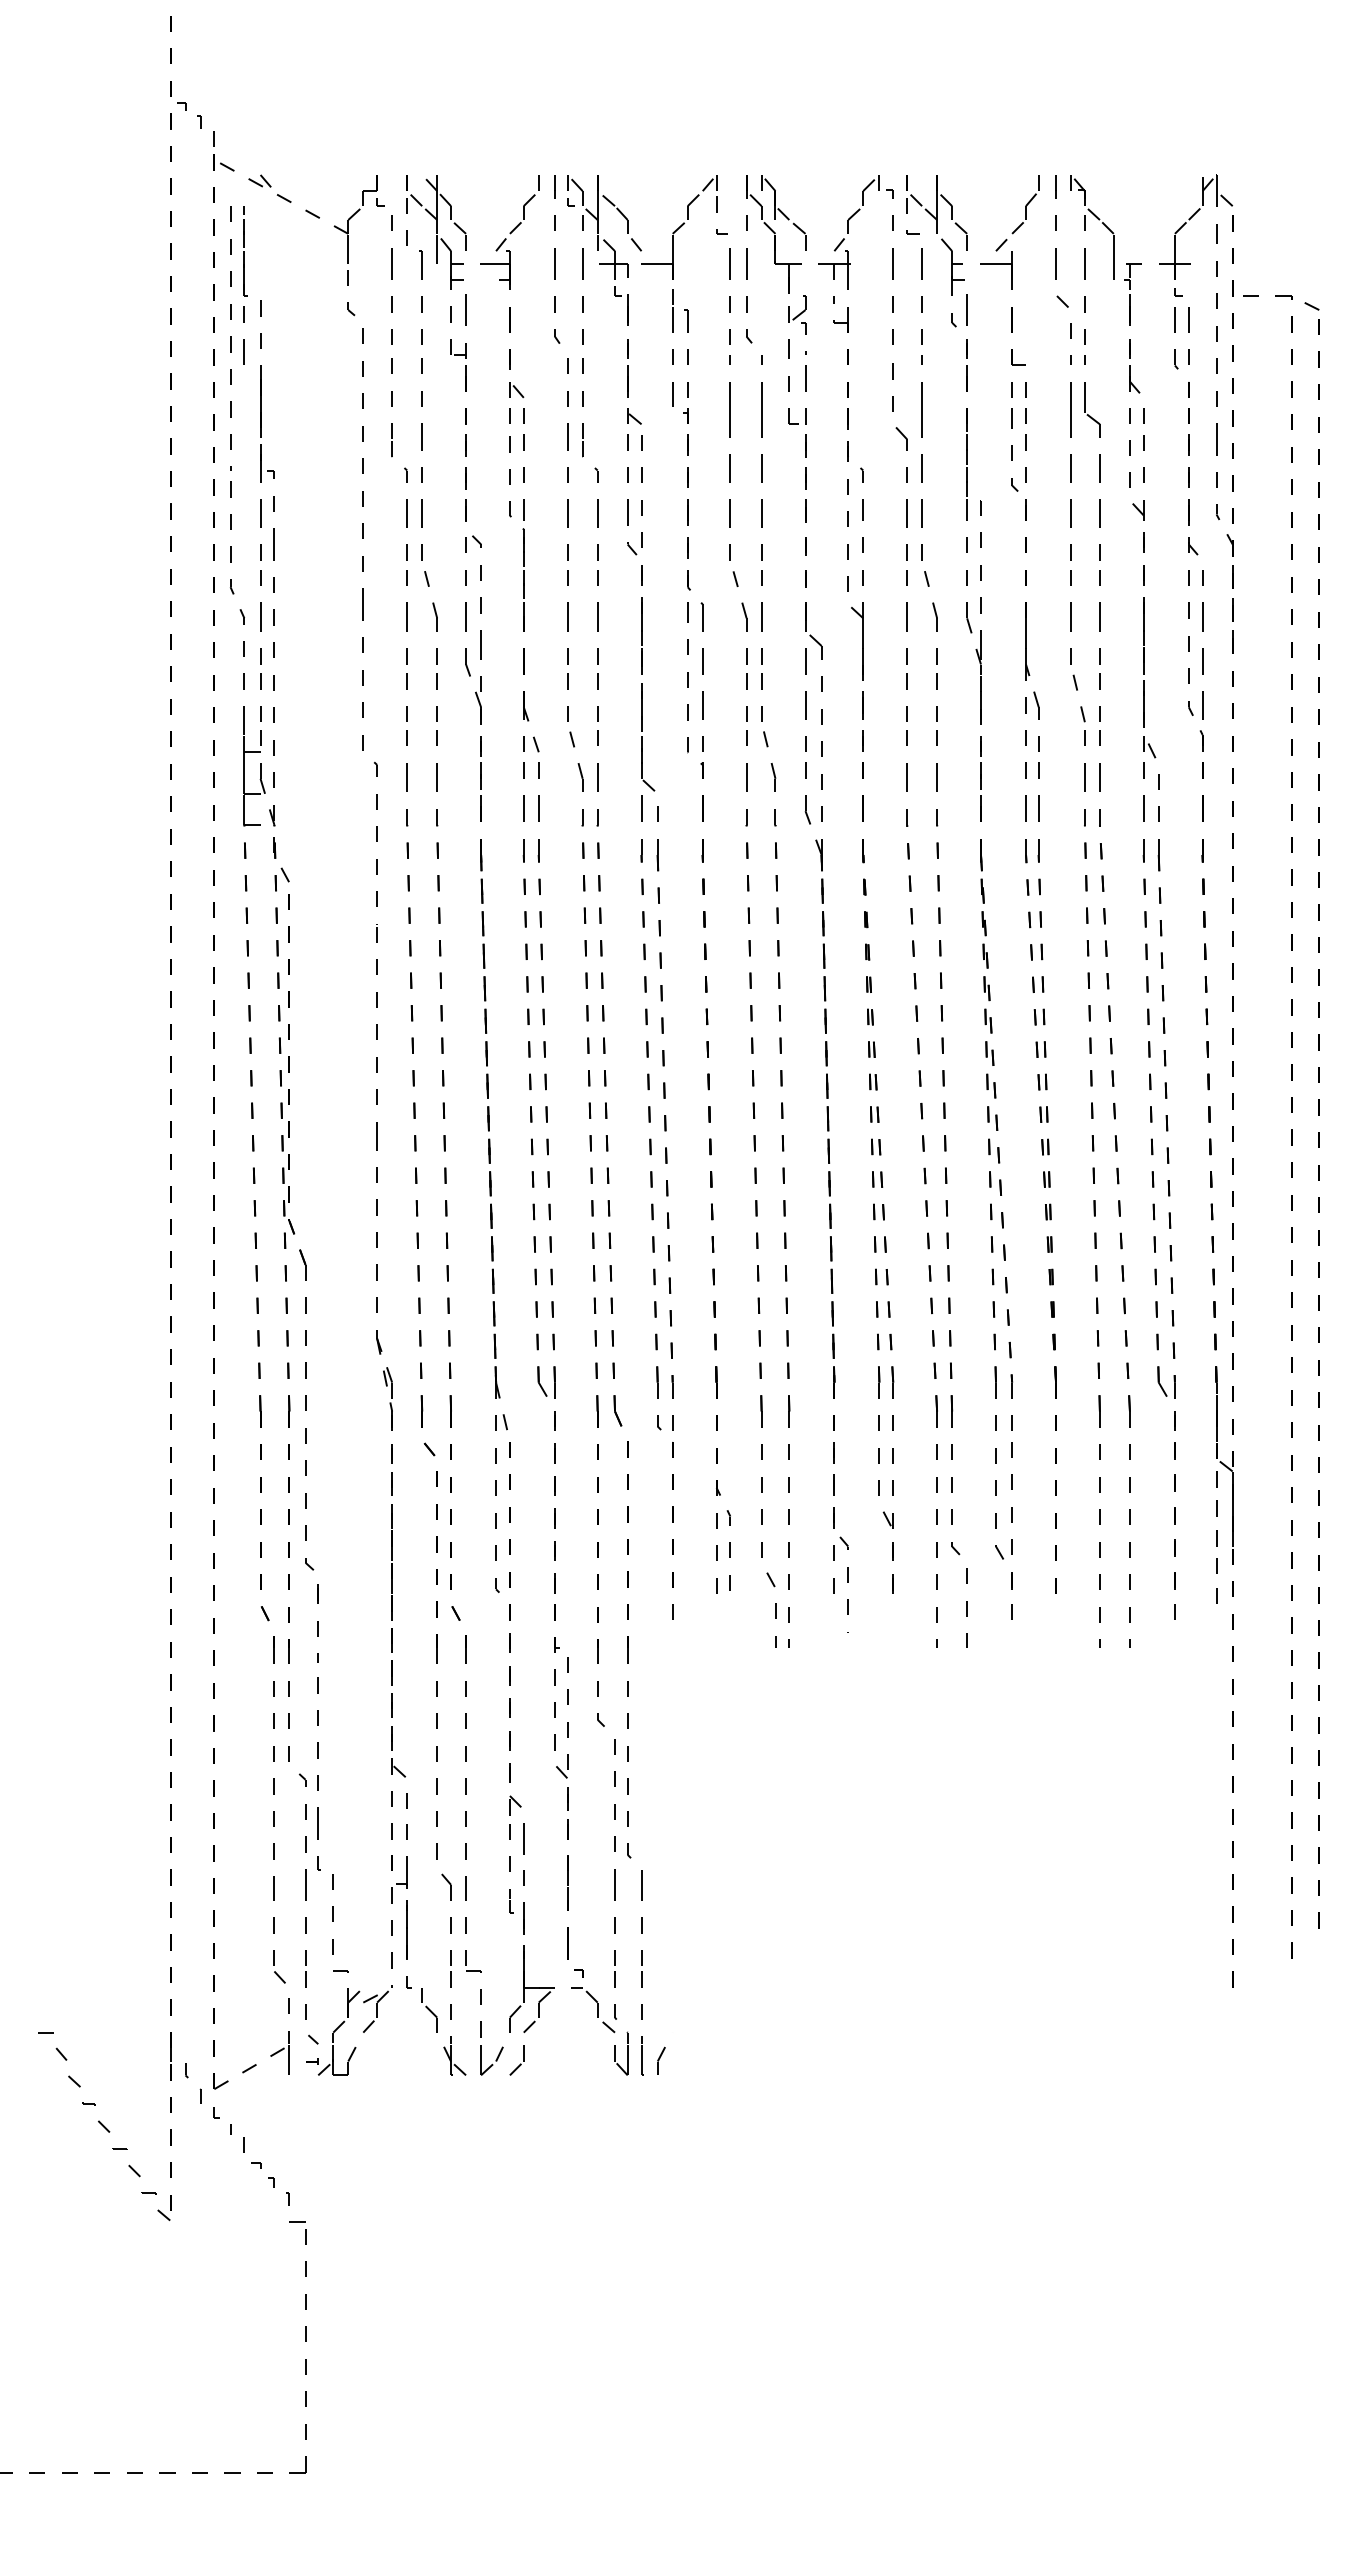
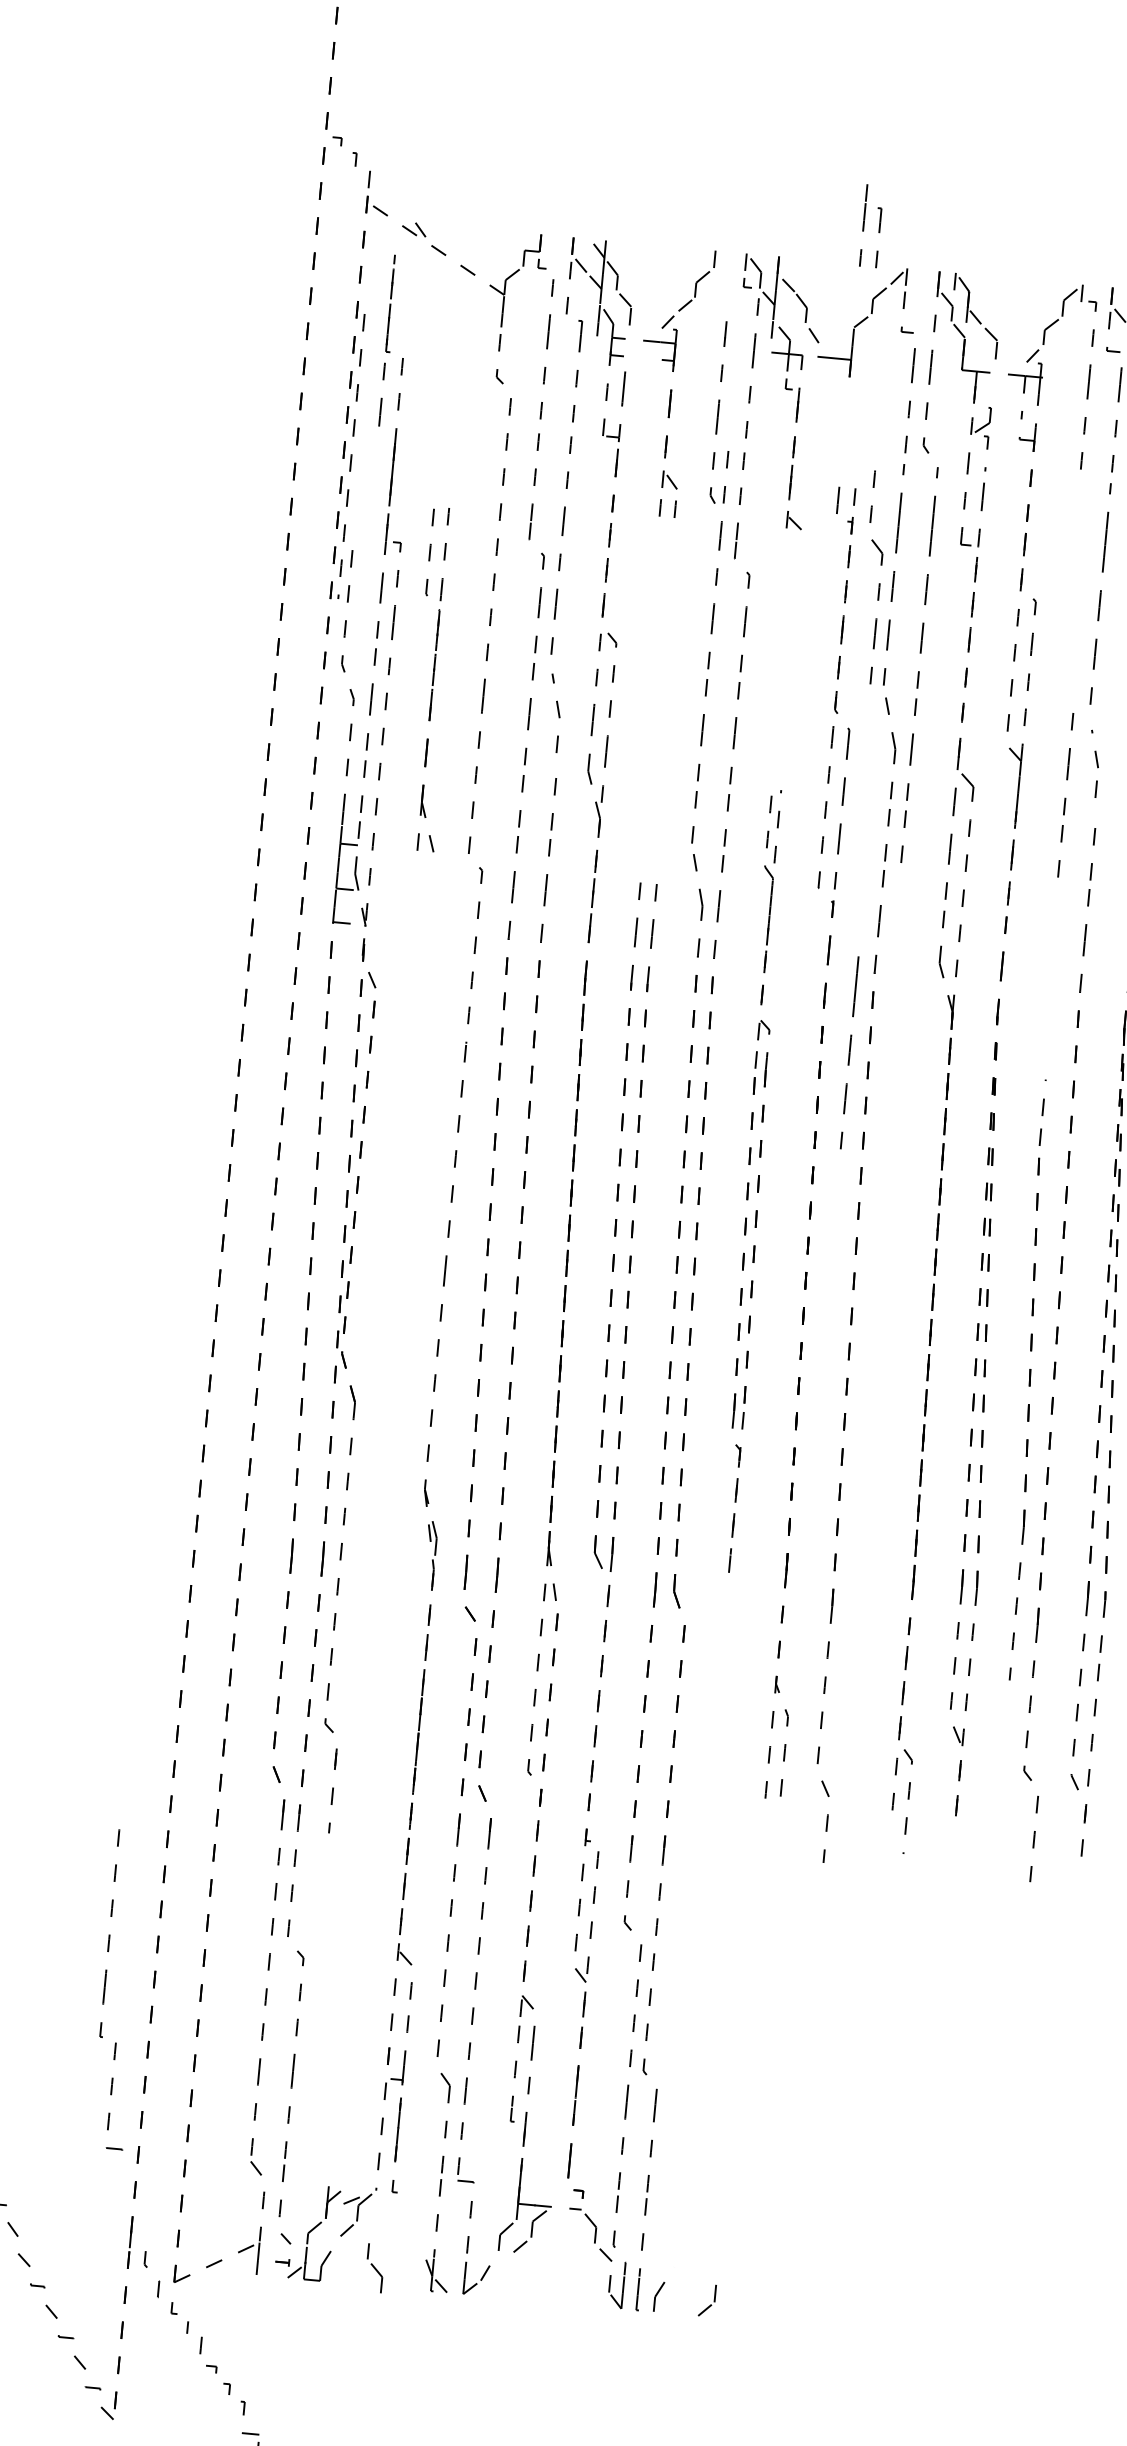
part: (557, 259) -> (720, 412), moved
part: (673, 326) -> (864, 224), moved
curve: (230, 338) -> (351, 456), moved
part: (906, 467) -> (879, 583), moved
part: (524, 593) -> (434, 679), moved
part: (430, 617) -> (554, 716), size x0.7
part: (930, 617) -> (1093, 766), size x0.6
line: (729, 901) -> (848, 1053), added
part: (650, 1026) -> (750, 1180), size x0.6
part: (783, 1183) -> (878, 1362), removed
part: (921, 1188) -> (1026, 1381), size x0.6
part: (318, 1824) -> (104, 1988), moved
part: (429, 2010) -> (374, 2268), moved
part: (516, 2060) -> (706, 2300), moved

